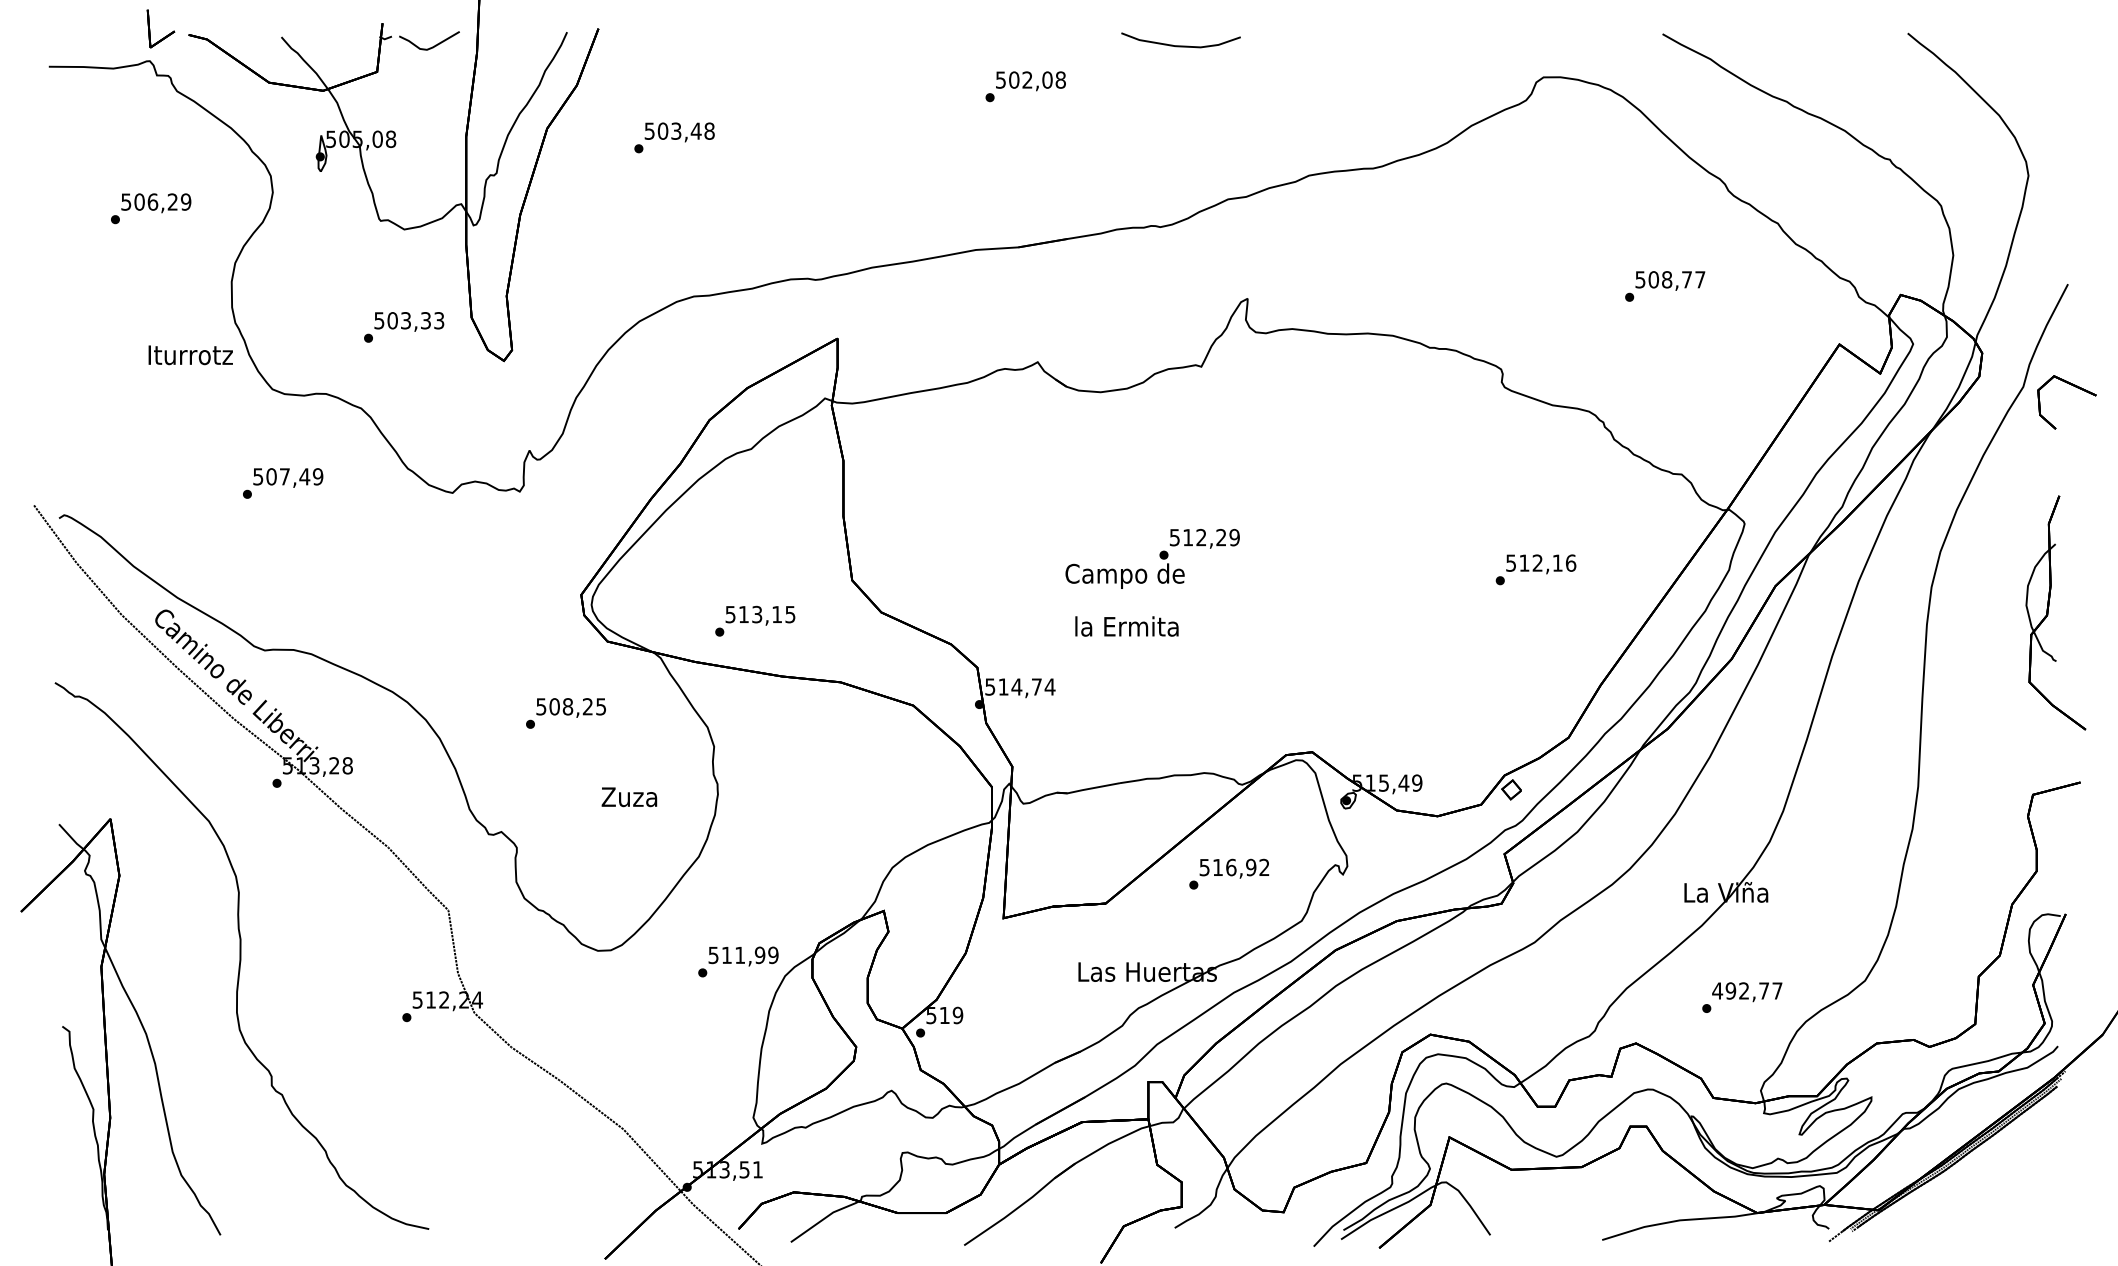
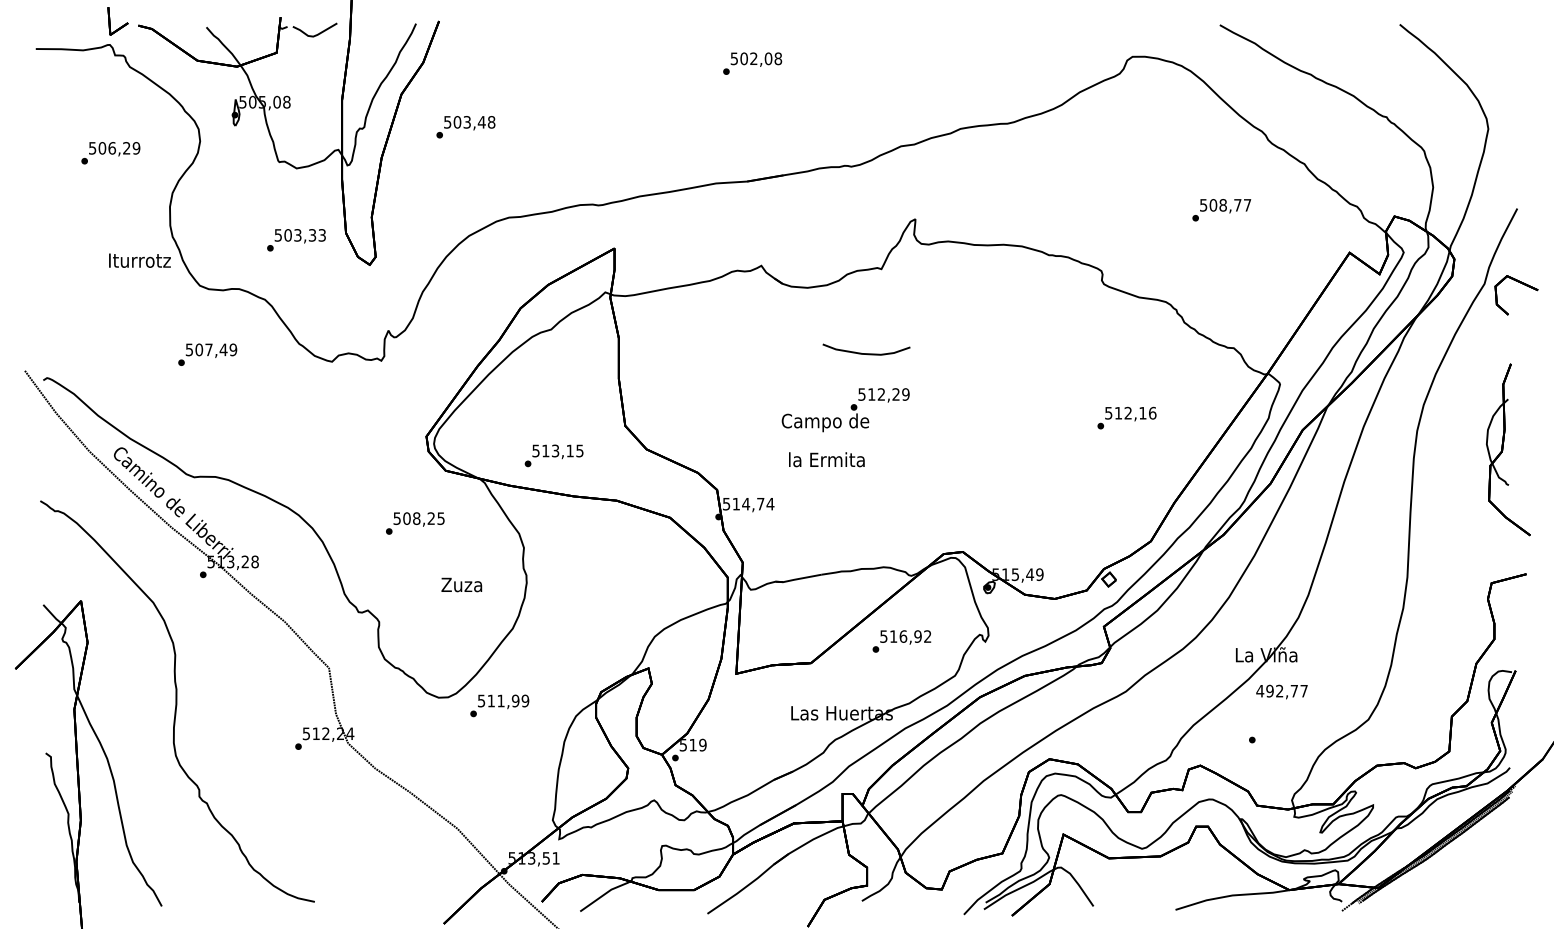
curve: (1180, 45) -> (866, 353), moved
text: (673, 138) -> (465, 127), moved
text: (738, 961) -> (499, 705), moved
text: (1746, 991) -> (1281, 691), moved

